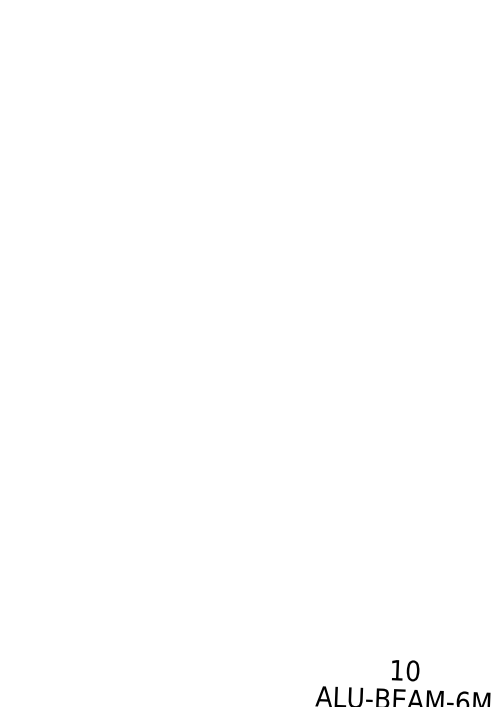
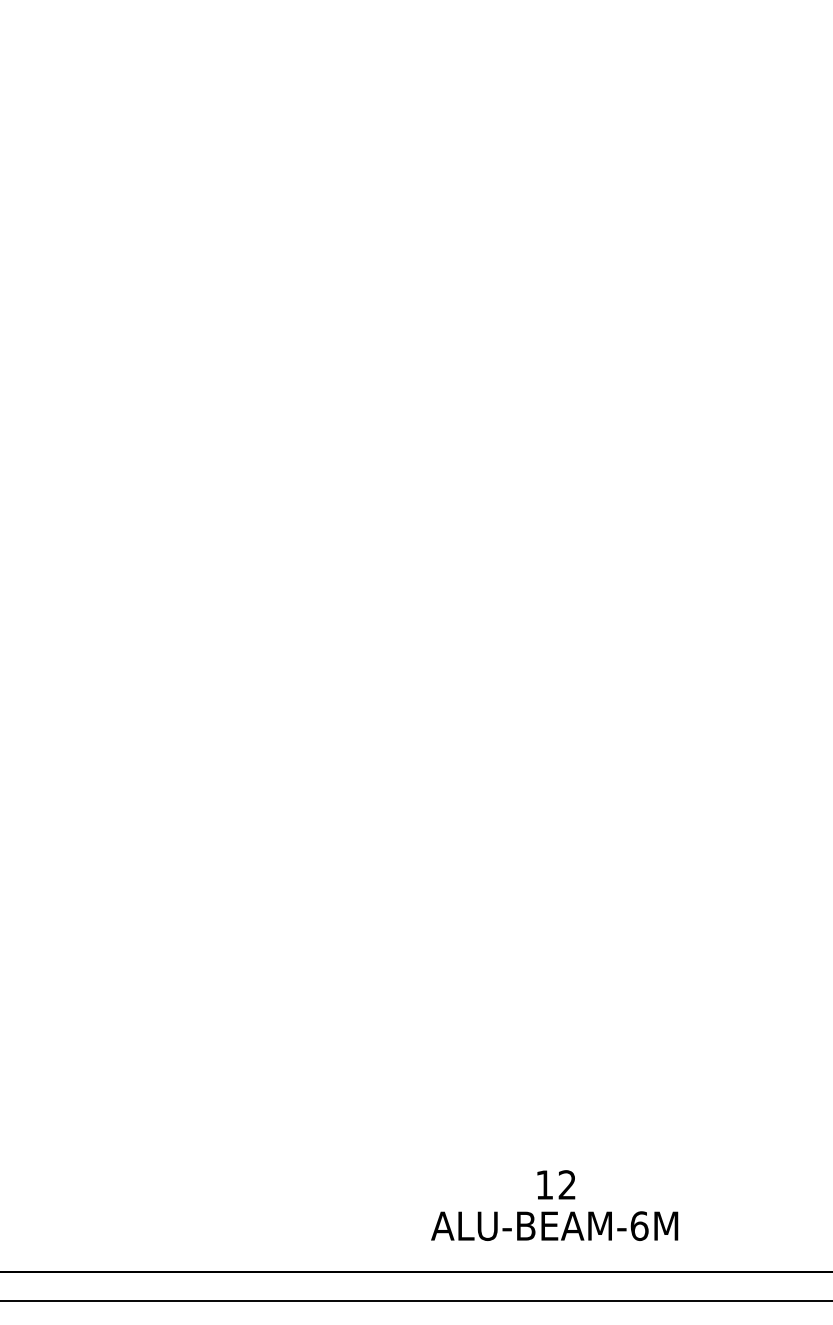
text: (413, 670) -> (567, 1184), 10 -> 12

